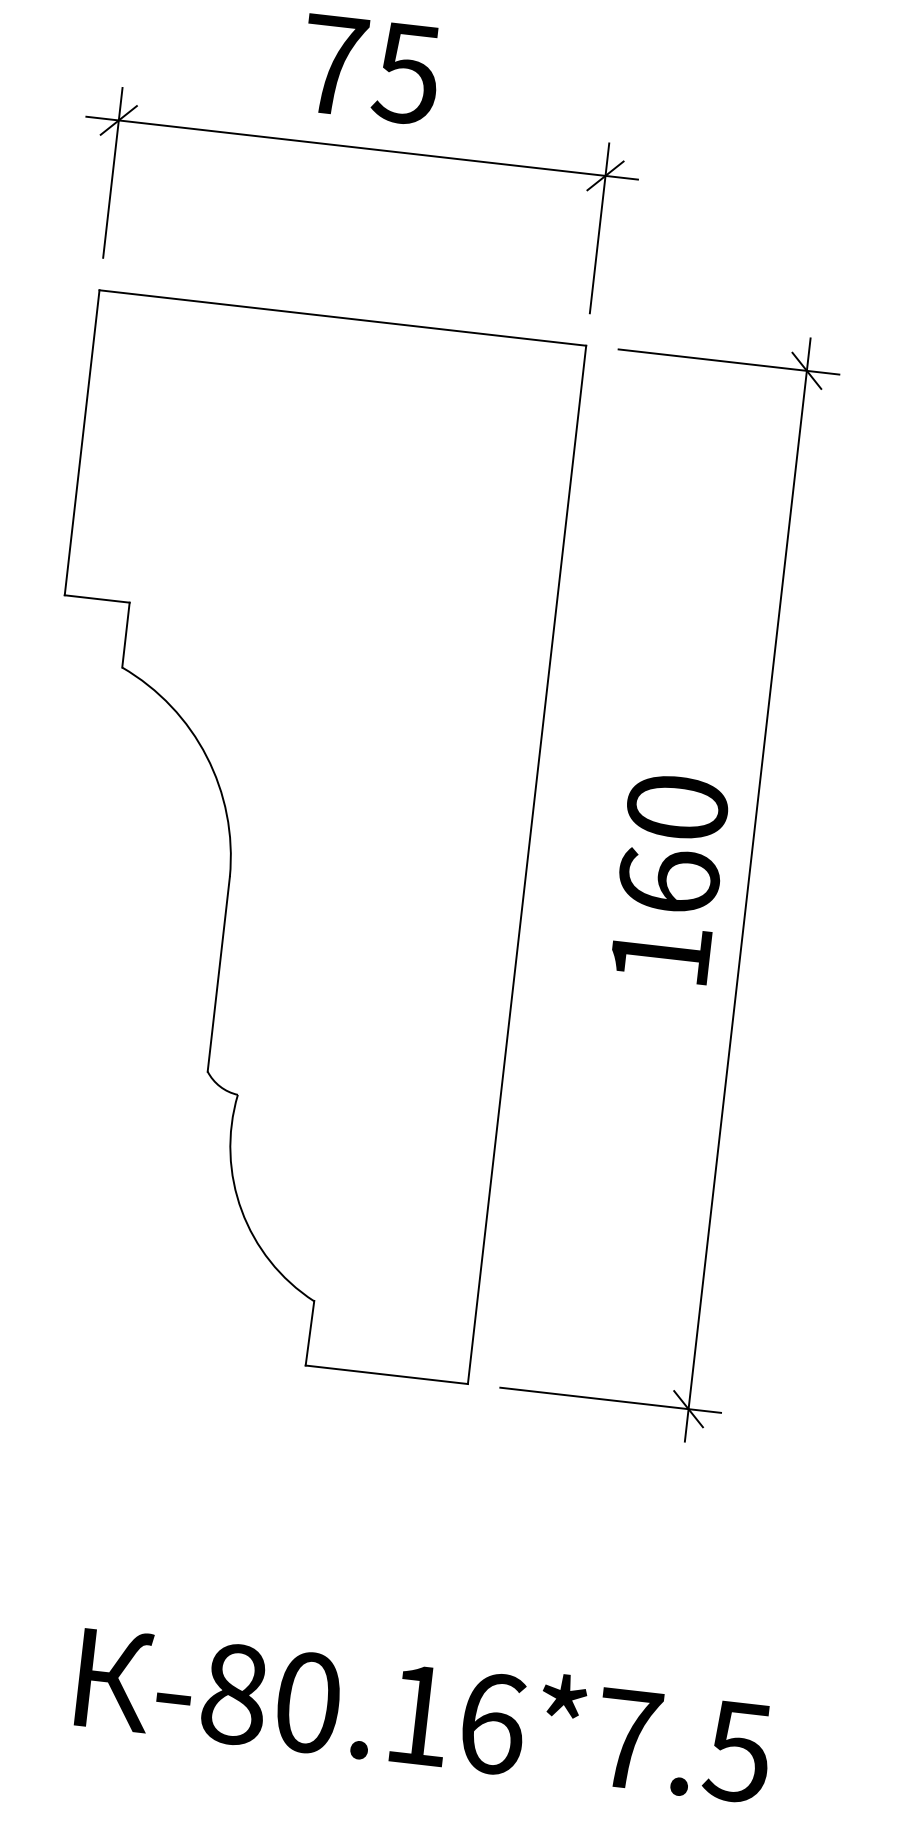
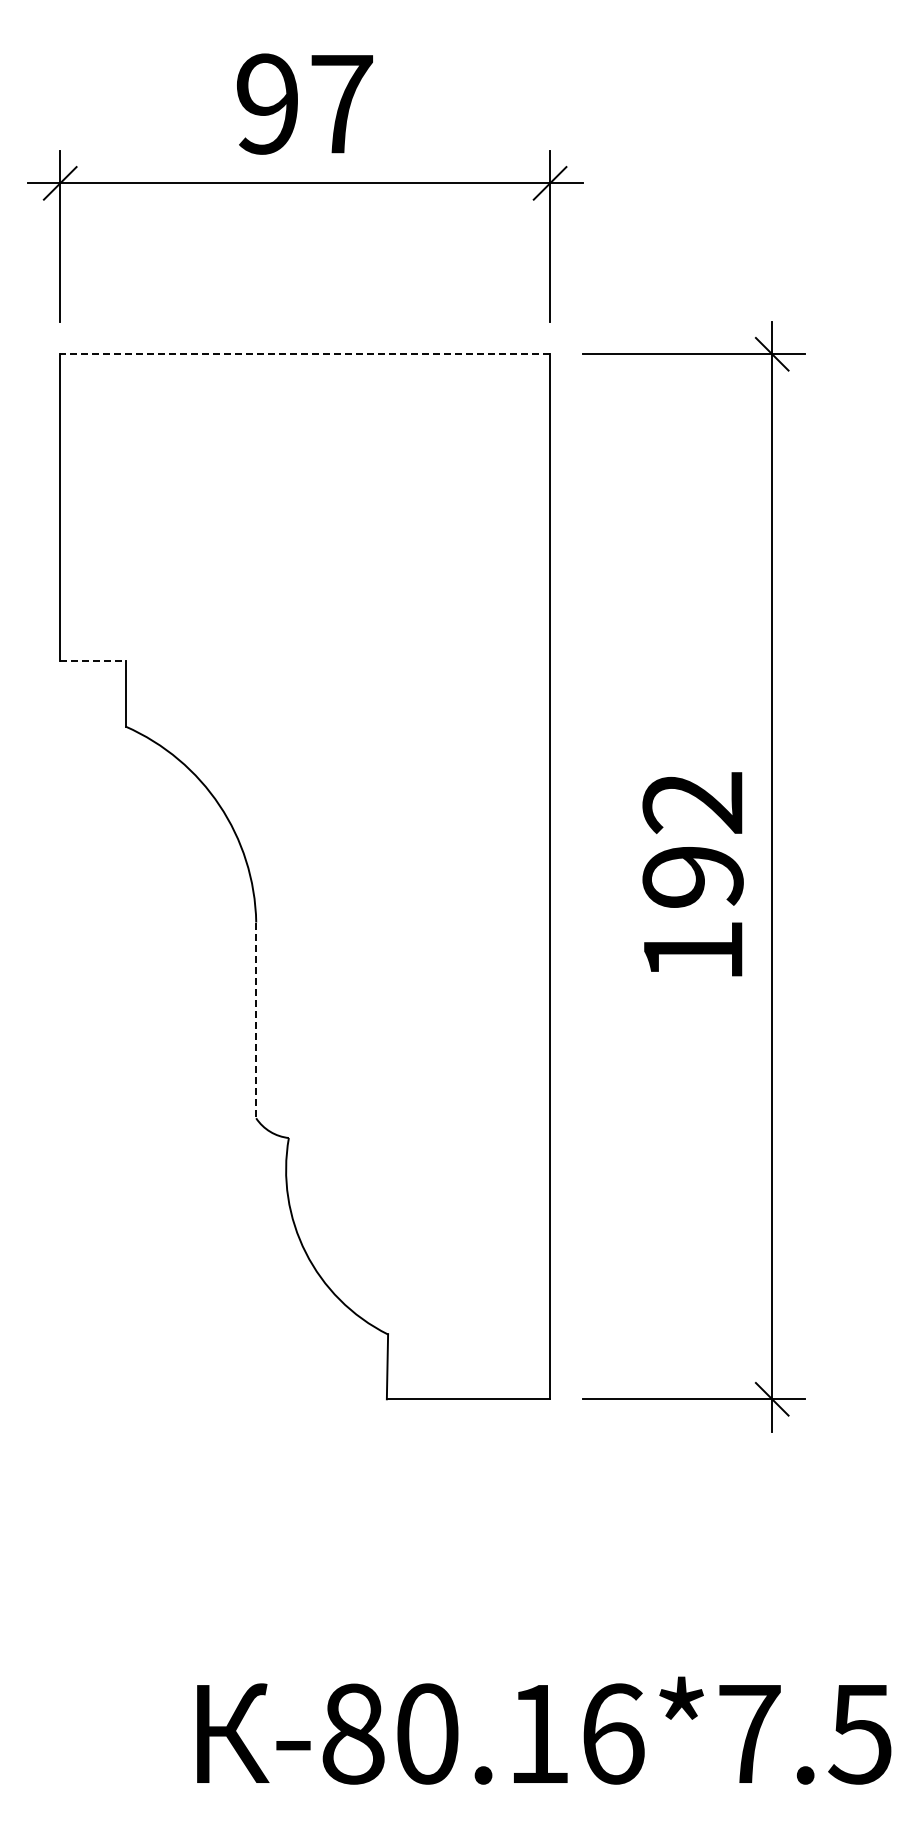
text: (371, 68) -> (305, 103), 75 -> 97
line: (343, 318) -> (305, 354), solid -> dashed
line: (96, 599) -> (92, 661), solid -> dashed
text: (672, 843) -> (692, 839), 160 -> 192
line: (219, 974) -> (256, 1020), solid -> dashed

